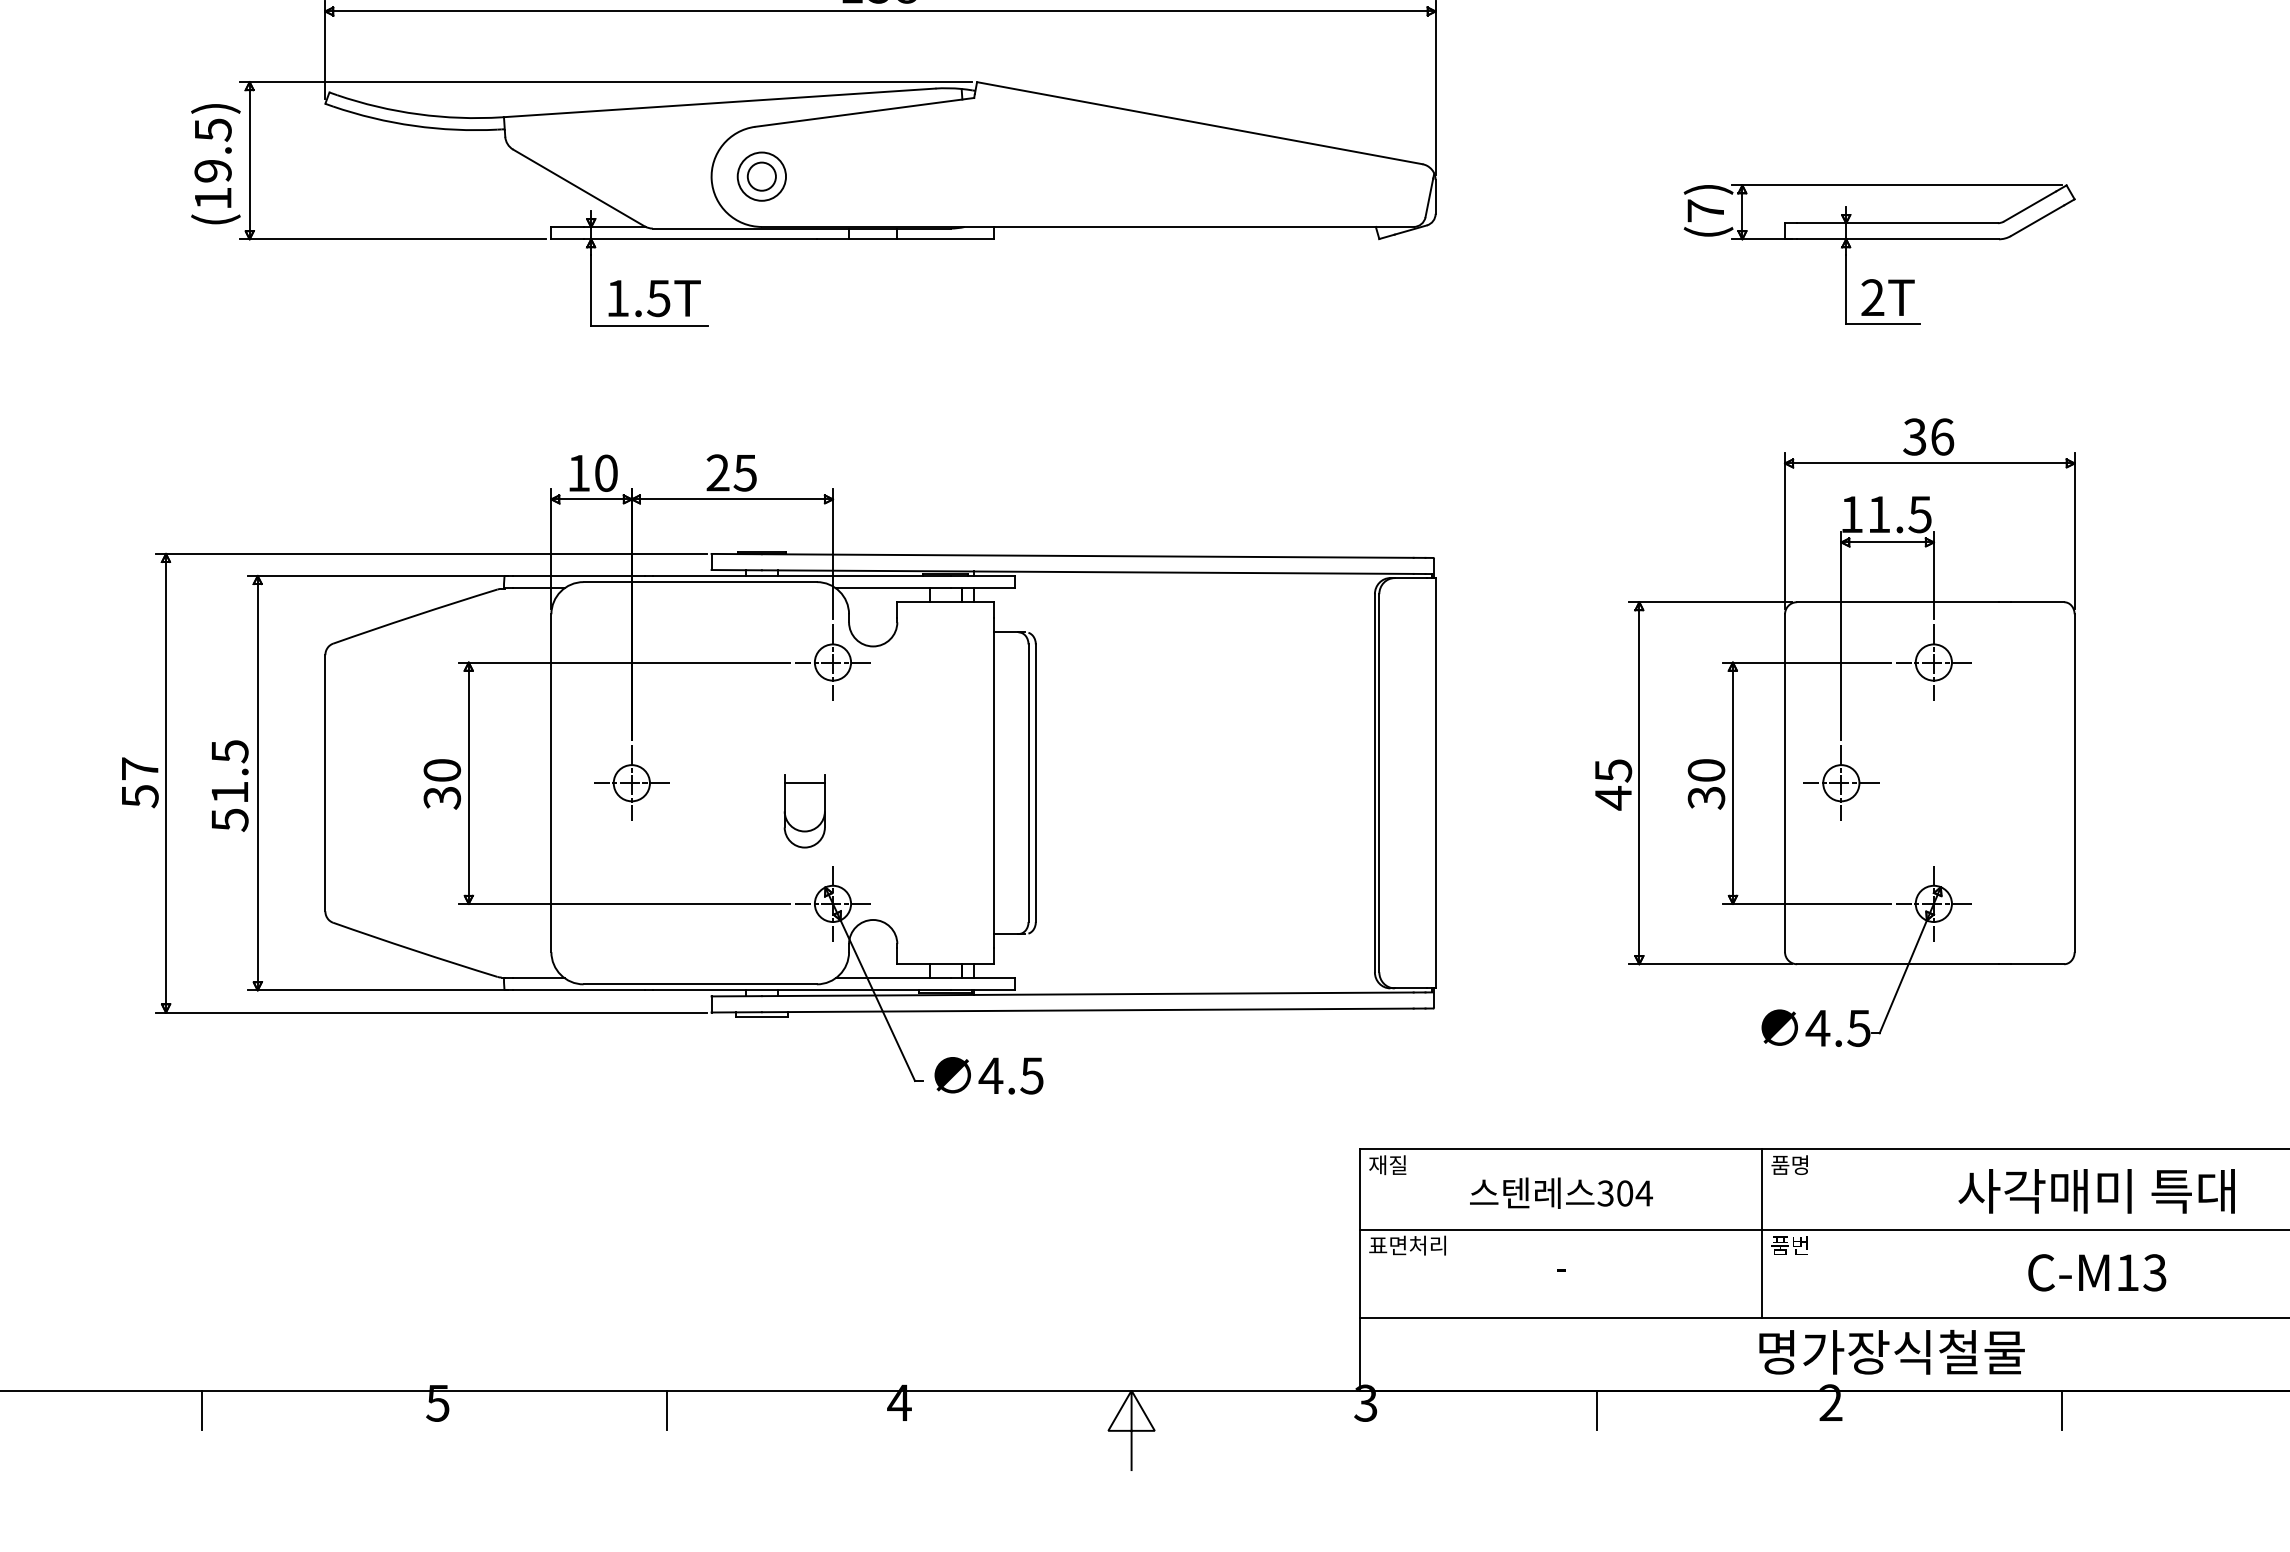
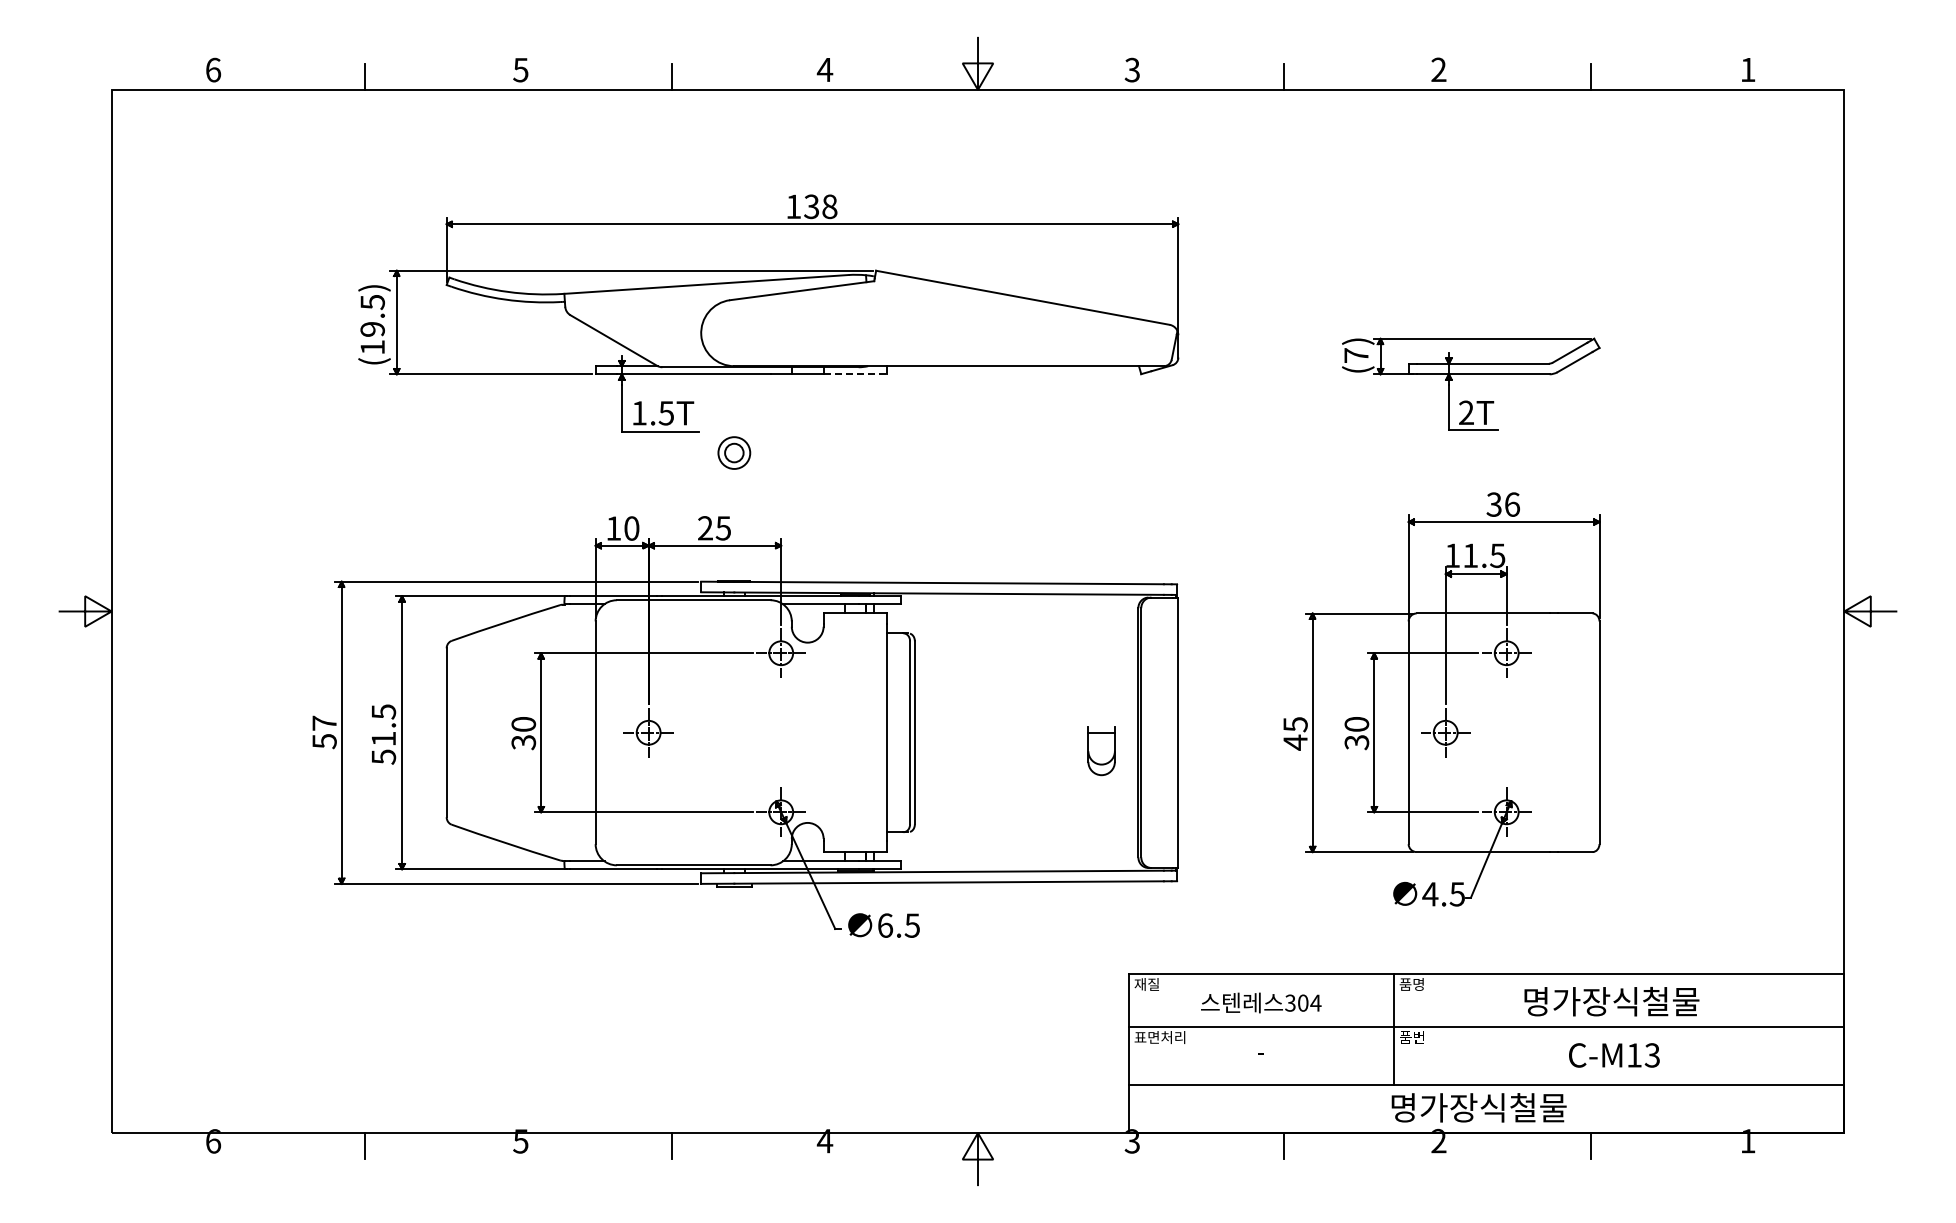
part: (762, 175) -> (734, 452), moved
line: (945, 239) -> (855, 374), solid -> dashed
part: (804, 811) -> (1101, 751), moved
text: (991, 1075) -> (885, 925), 4.5 -> 6.5
text: (2097, 1190) -> (1614, 1001), 사각매미 특대 -> 명가장식철물

